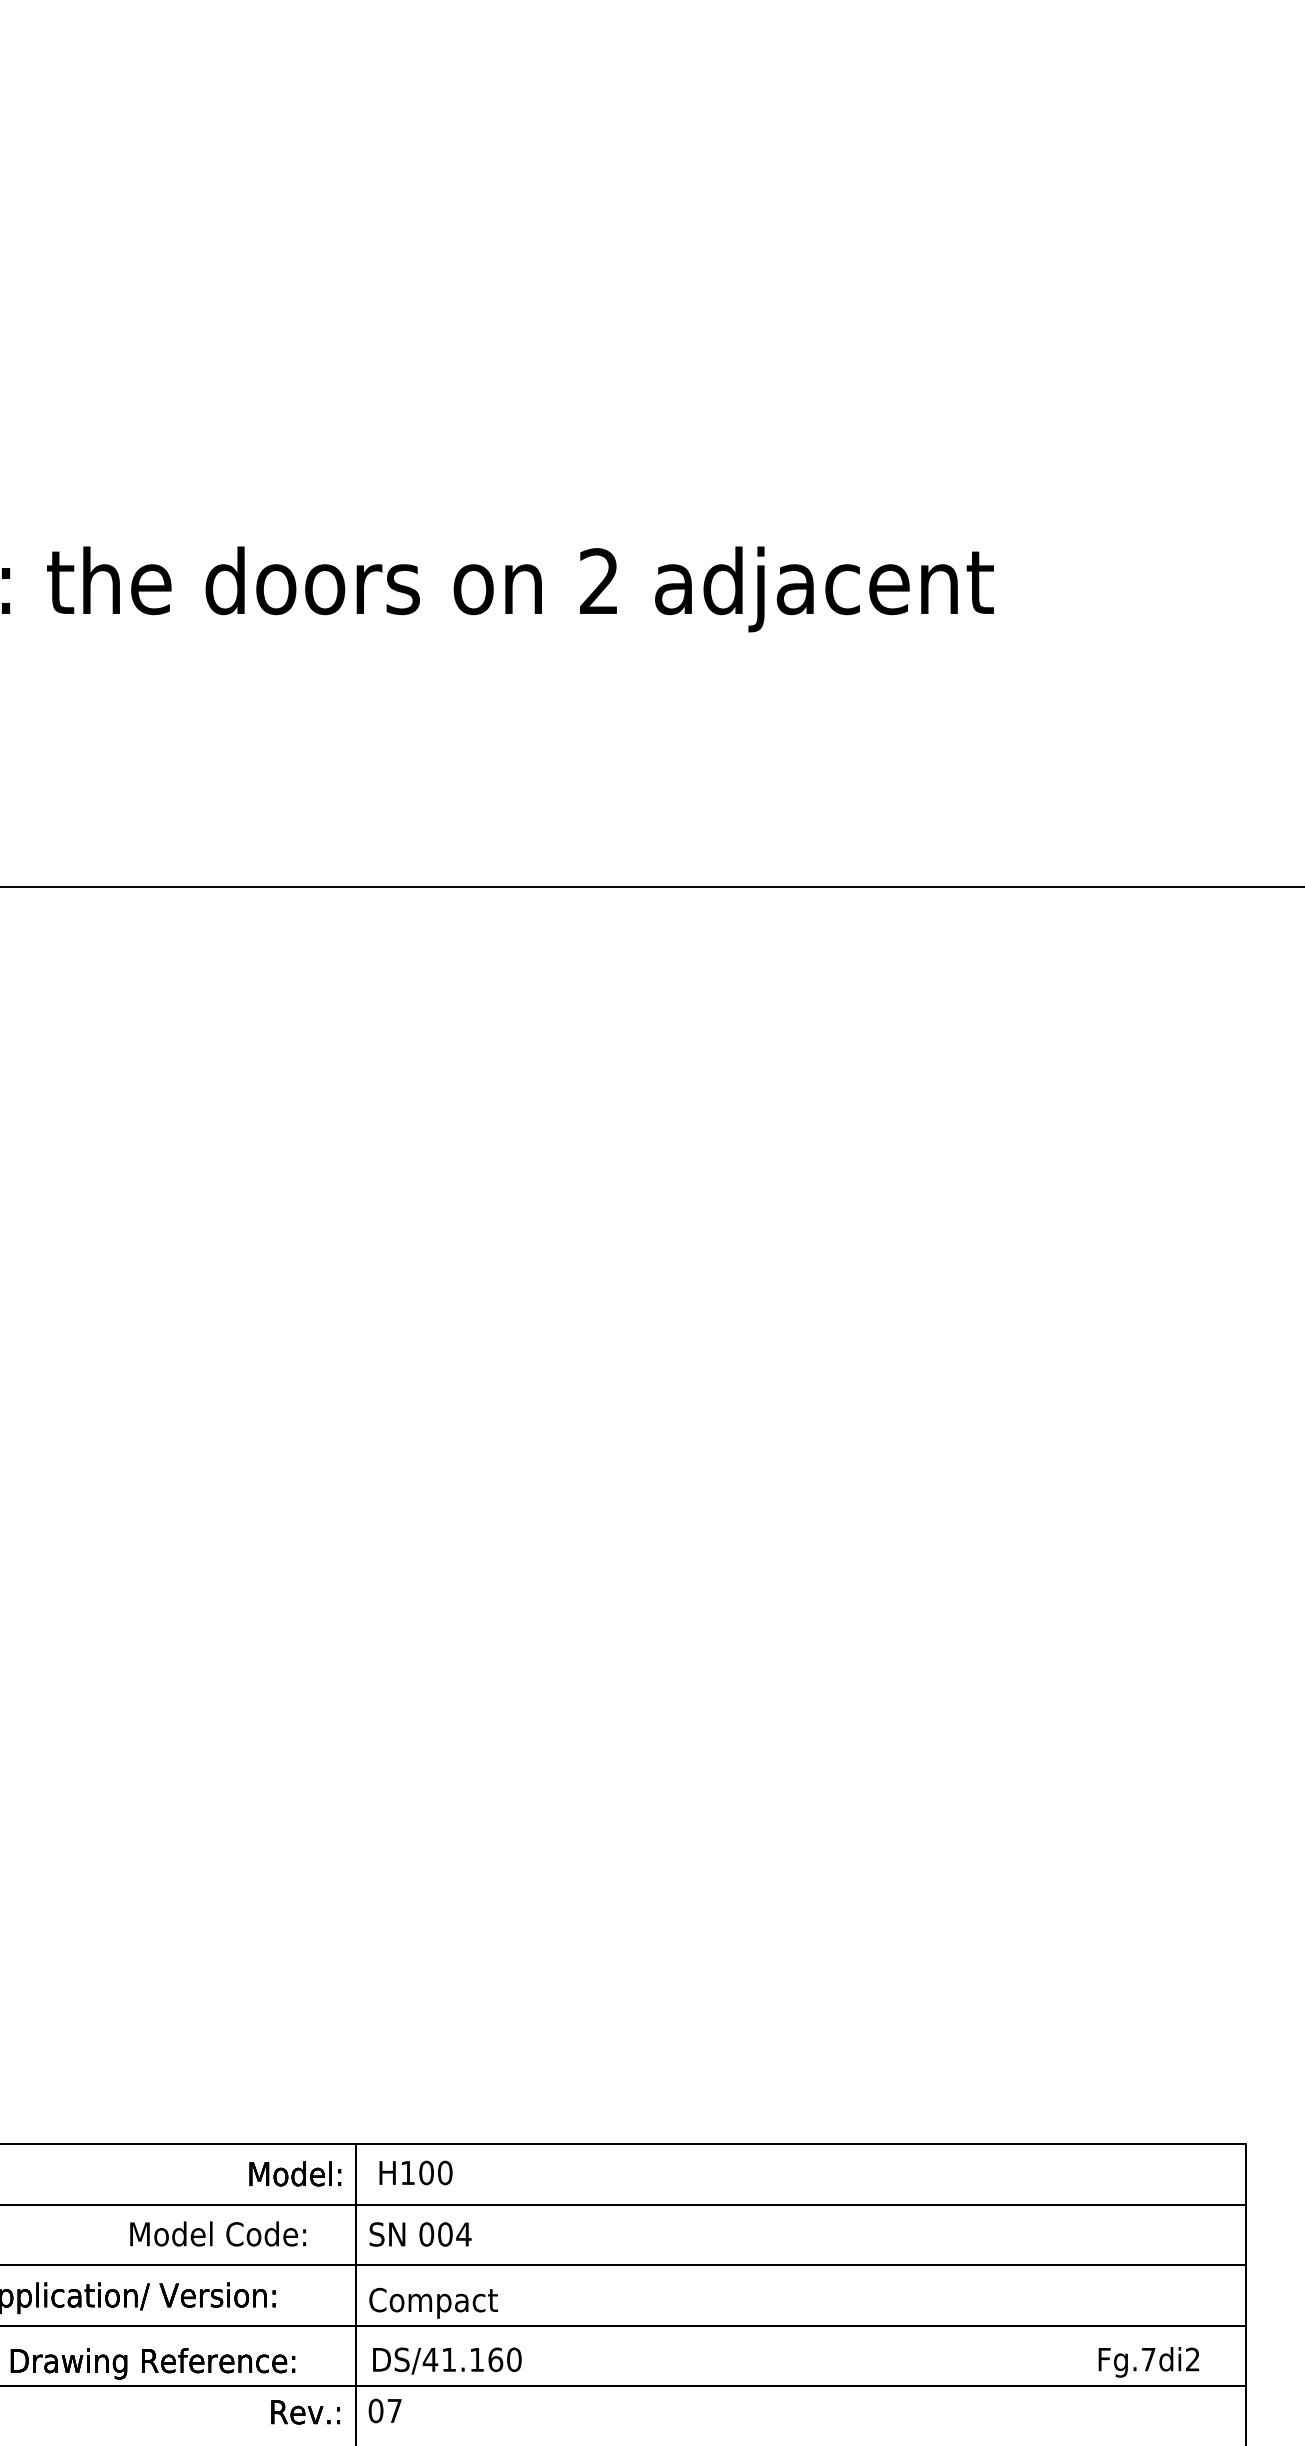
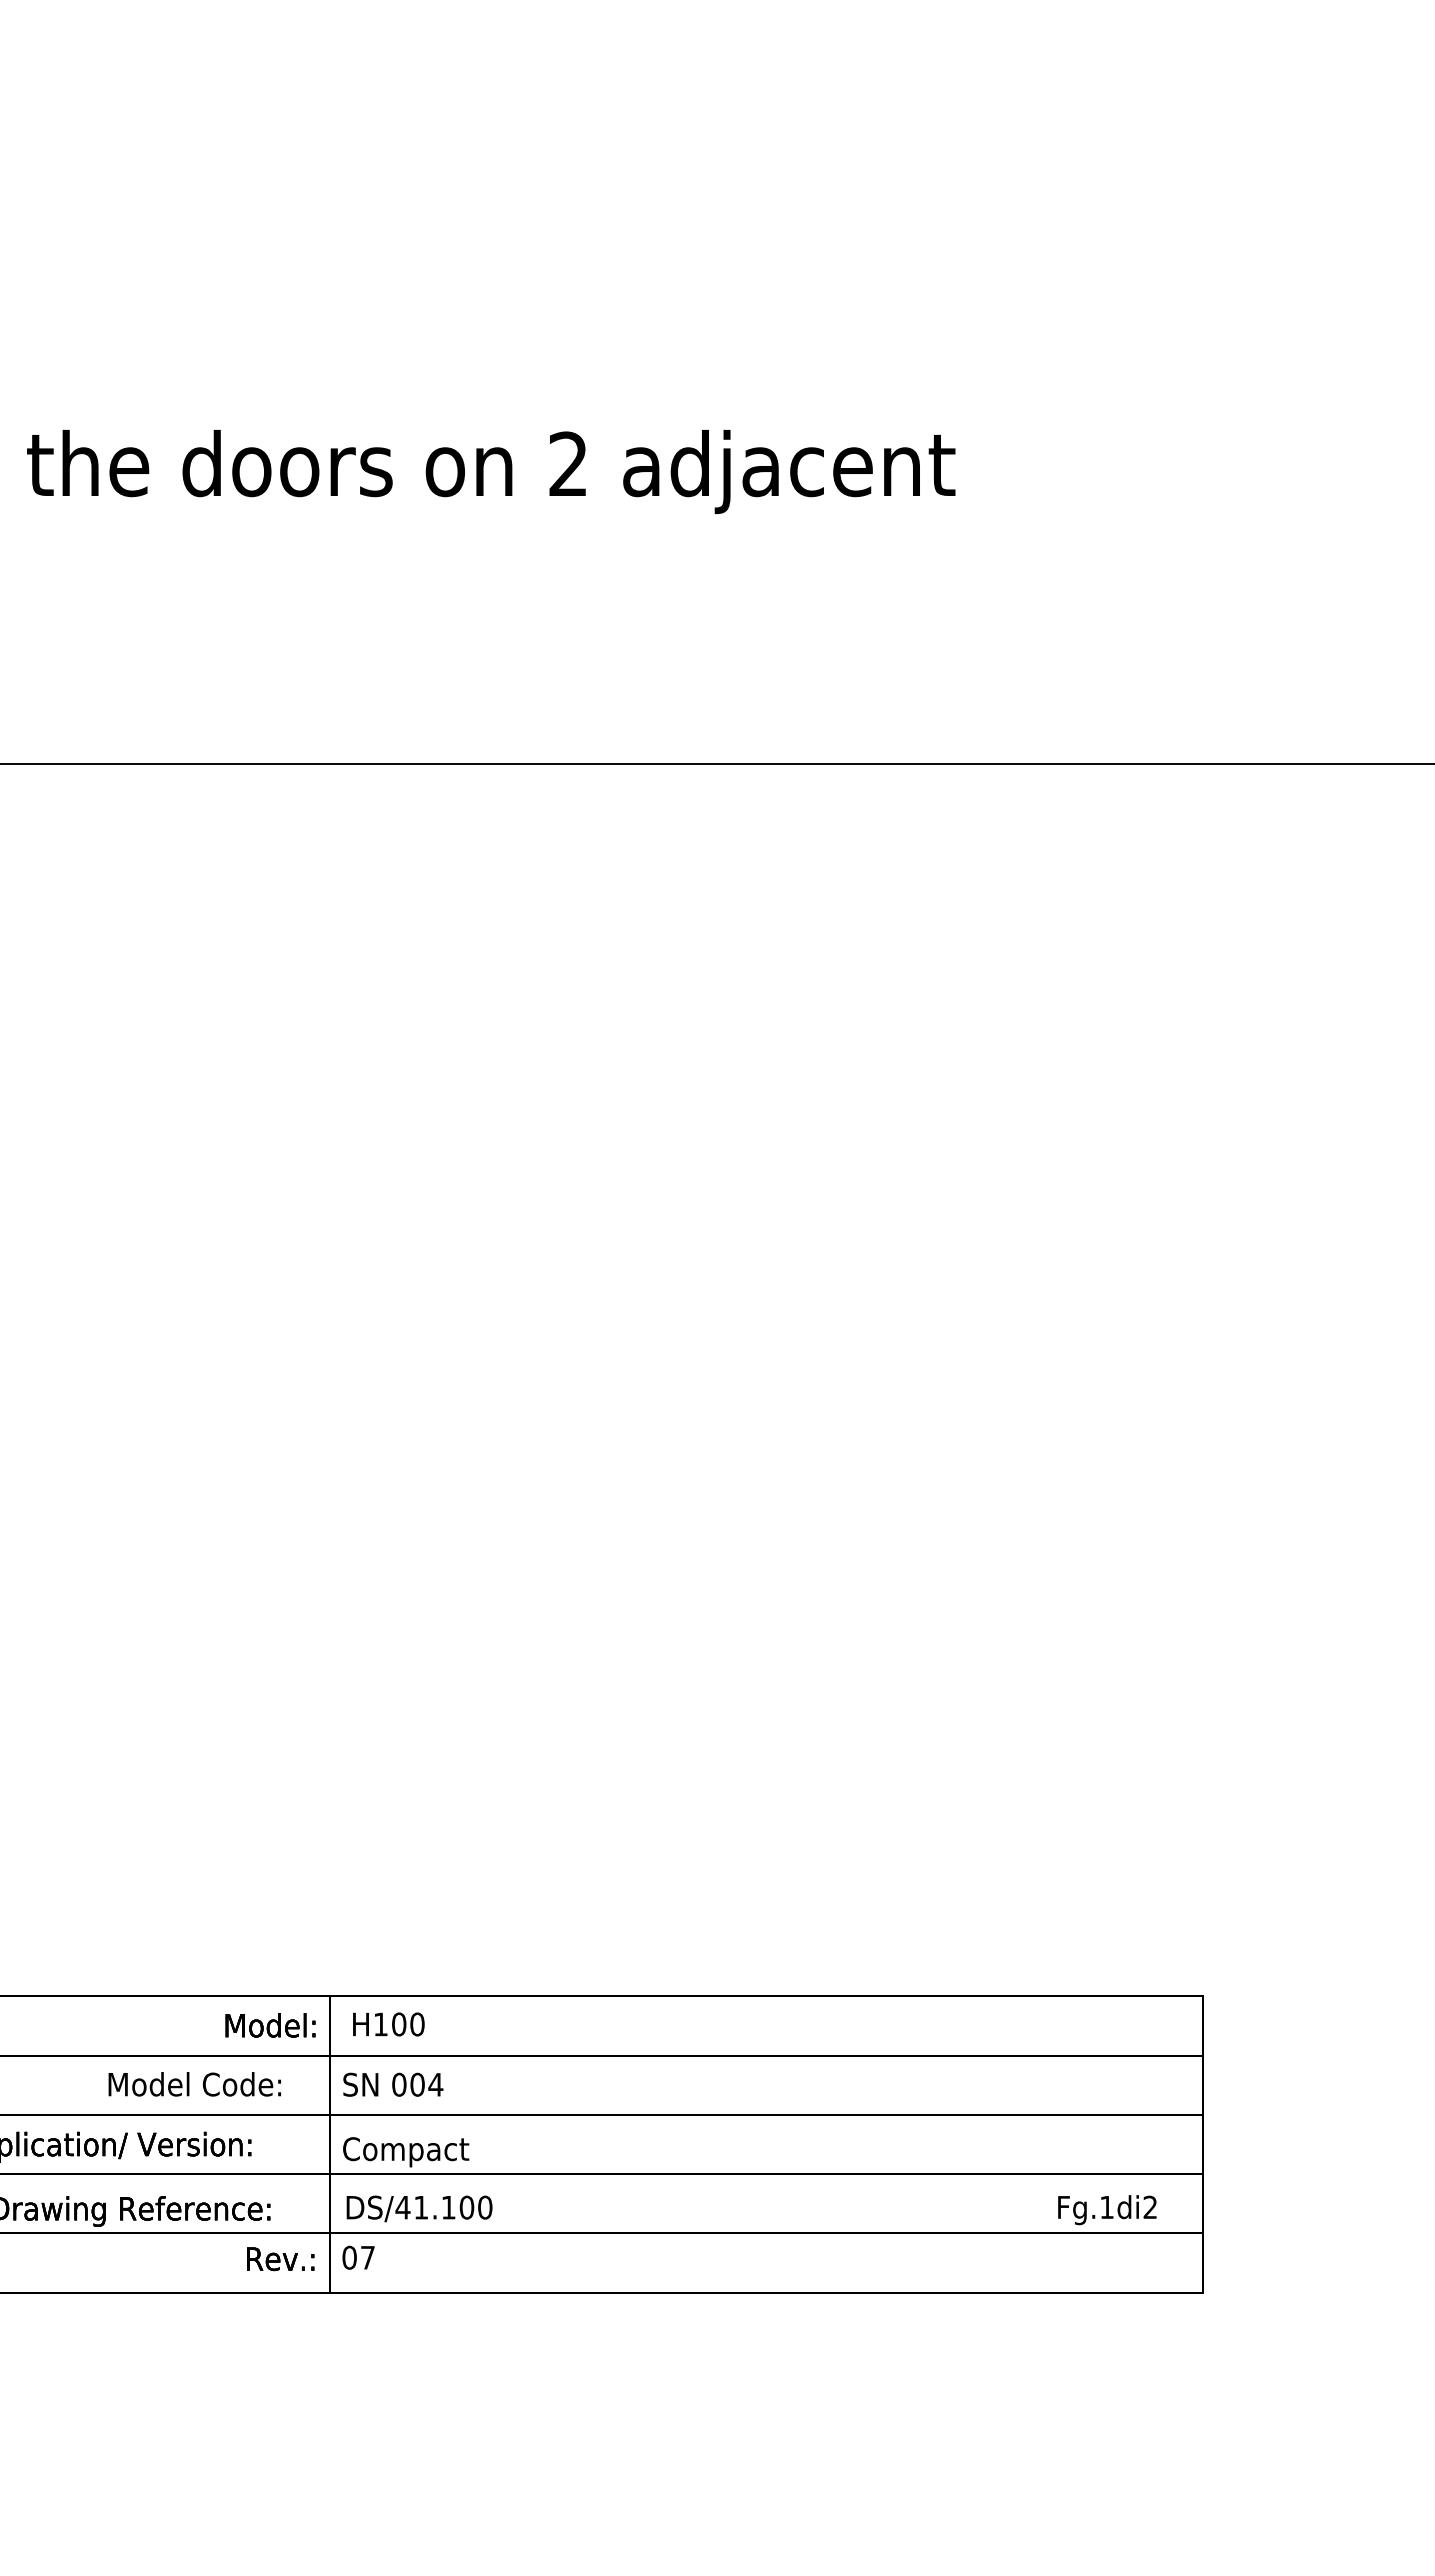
text: (495, 2359) -> (466, 2207), DS/41.160 -> DS/41.100
text: (1148, 2359) -> (1106, 2207), Fg.7di2 -> Fg.1di2

